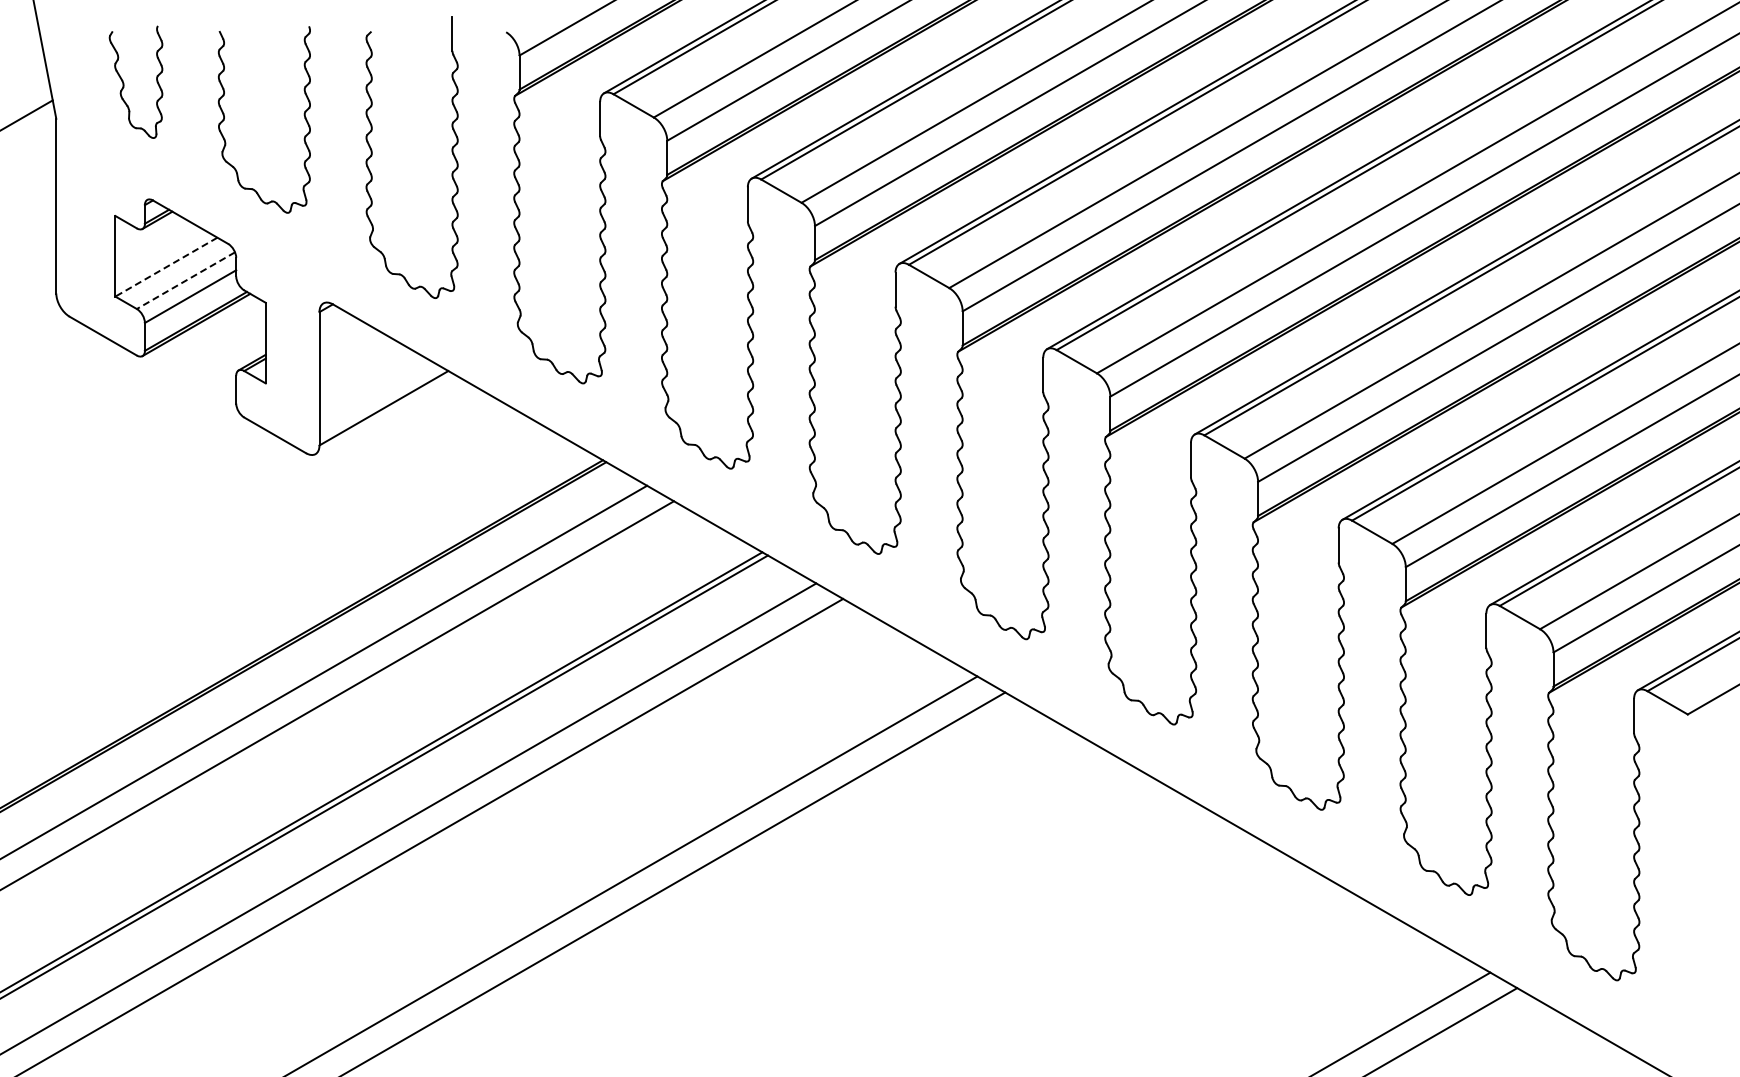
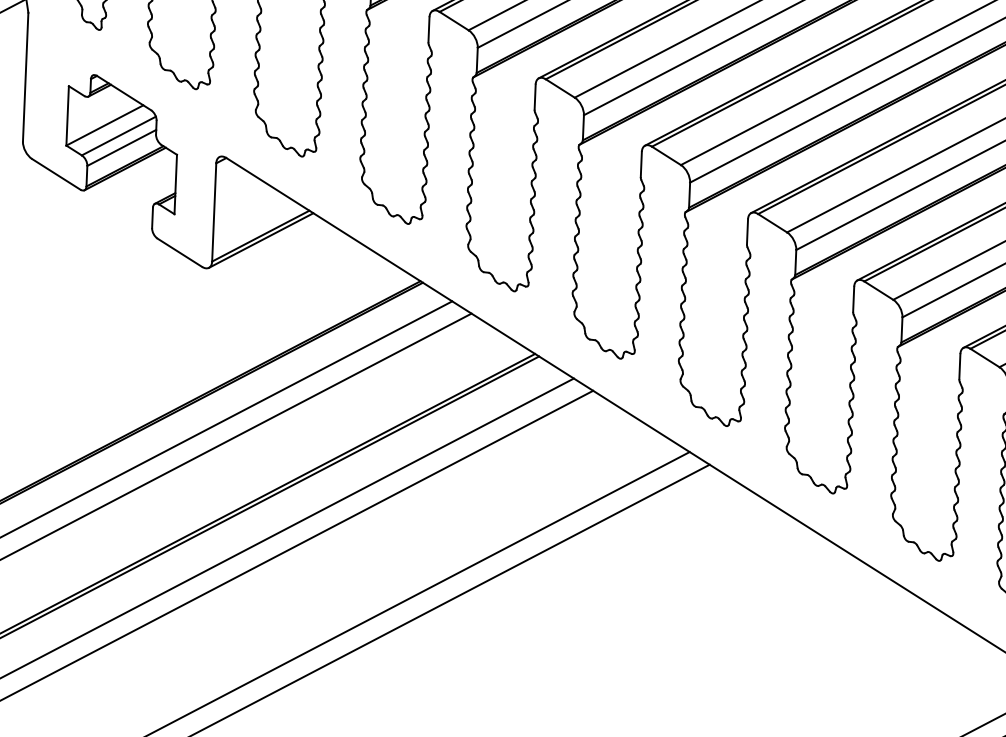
line: (166, 267) -> (104, 125), dashed -> solid
line: (185, 280) -> (118, 135), dashed -> solid
line: (384, 414) -> (261, 240), added

